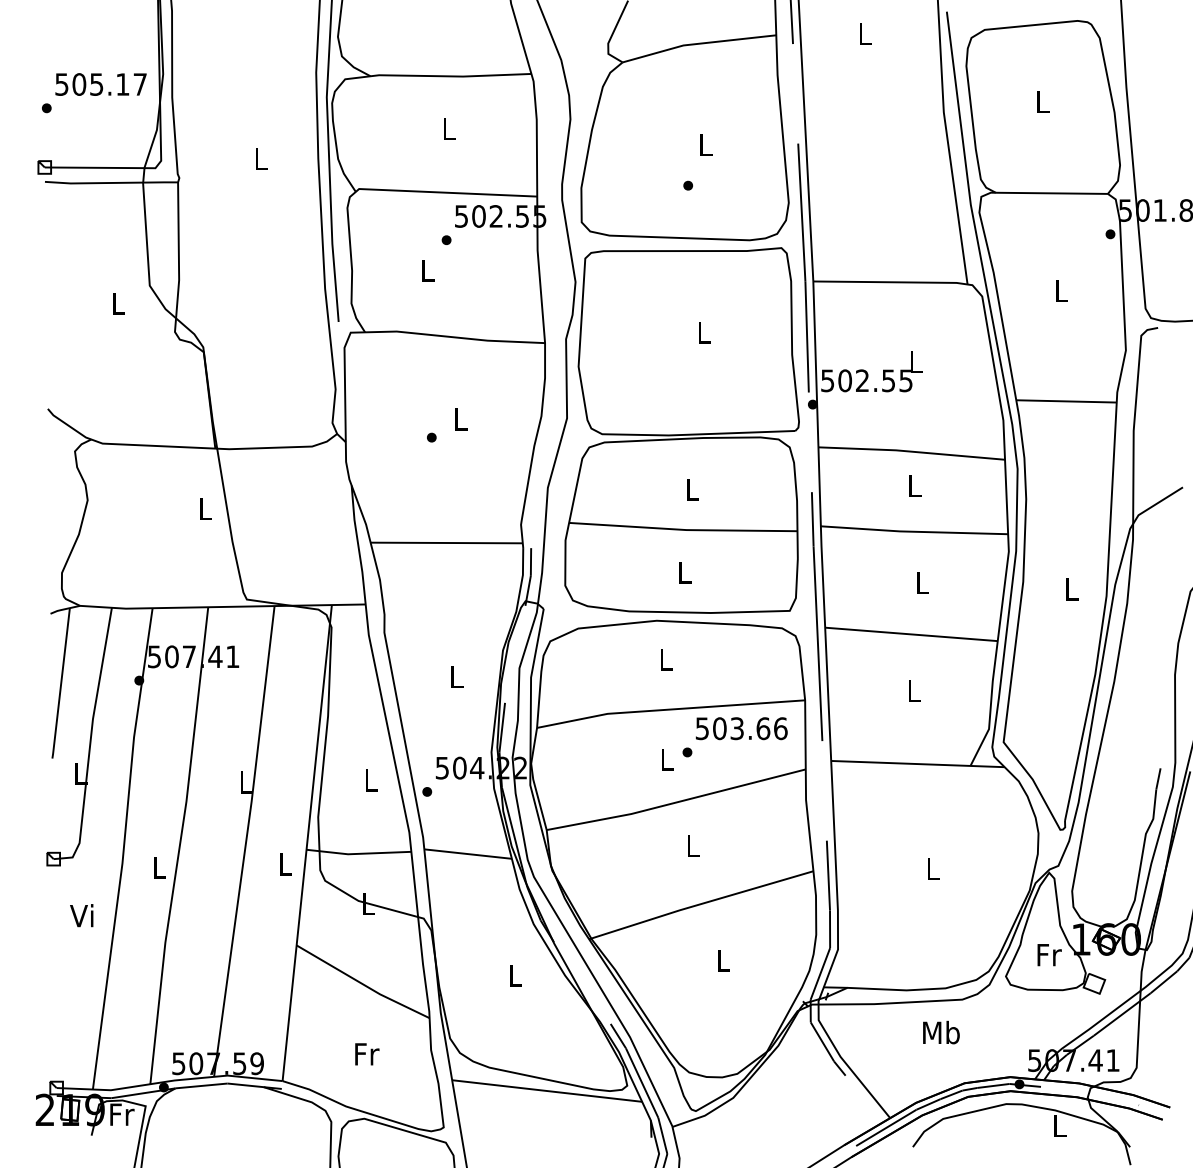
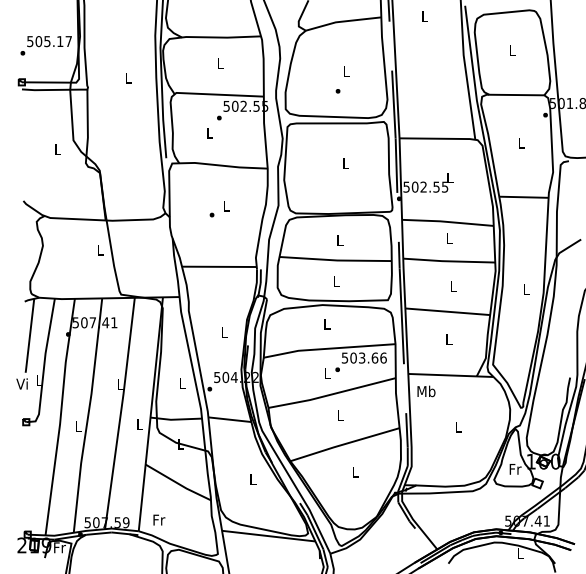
text: (80, 914) -> (21, 383), moved
text: (941, 1032) -> (426, 391), moved
text: (367, 1053) -> (159, 519), moved

